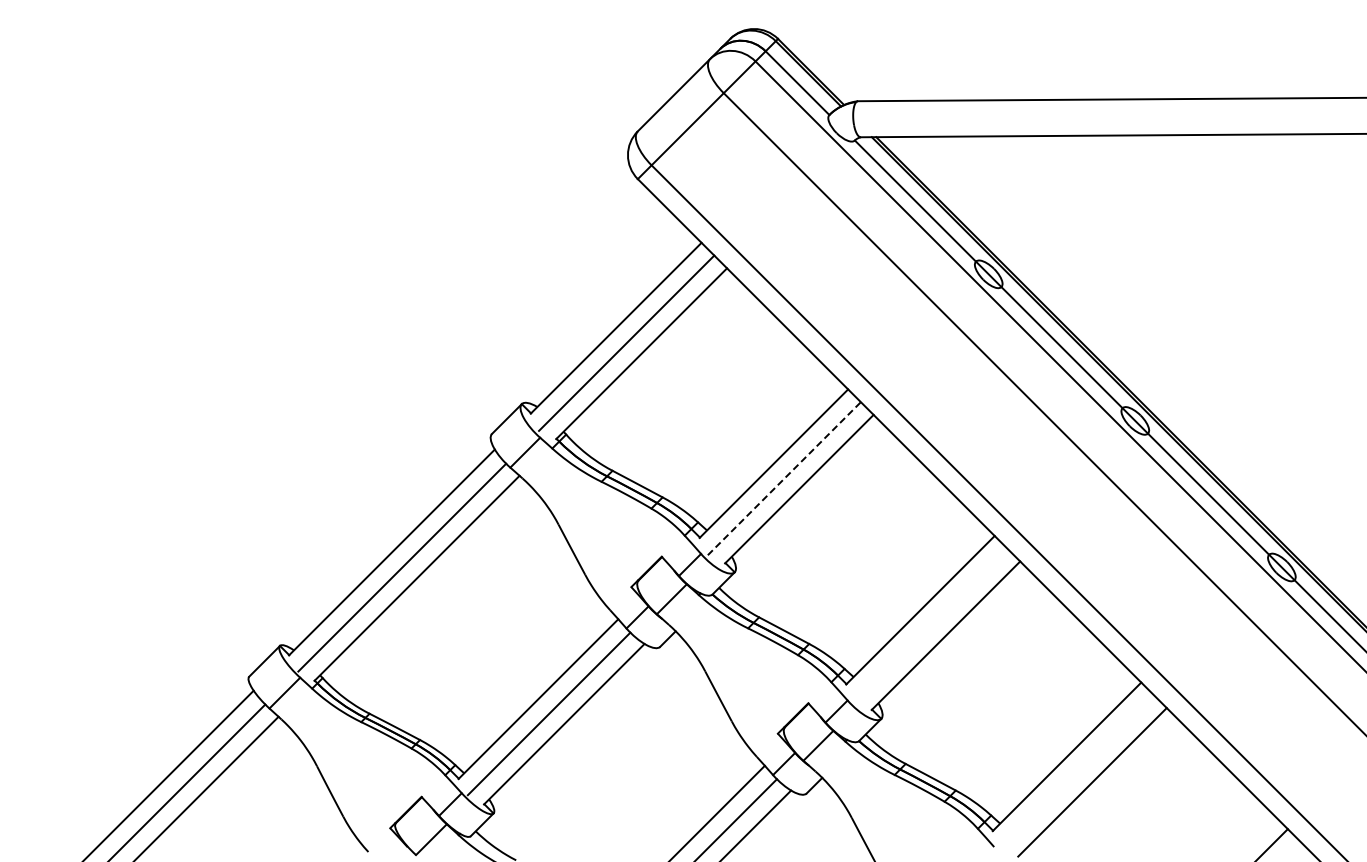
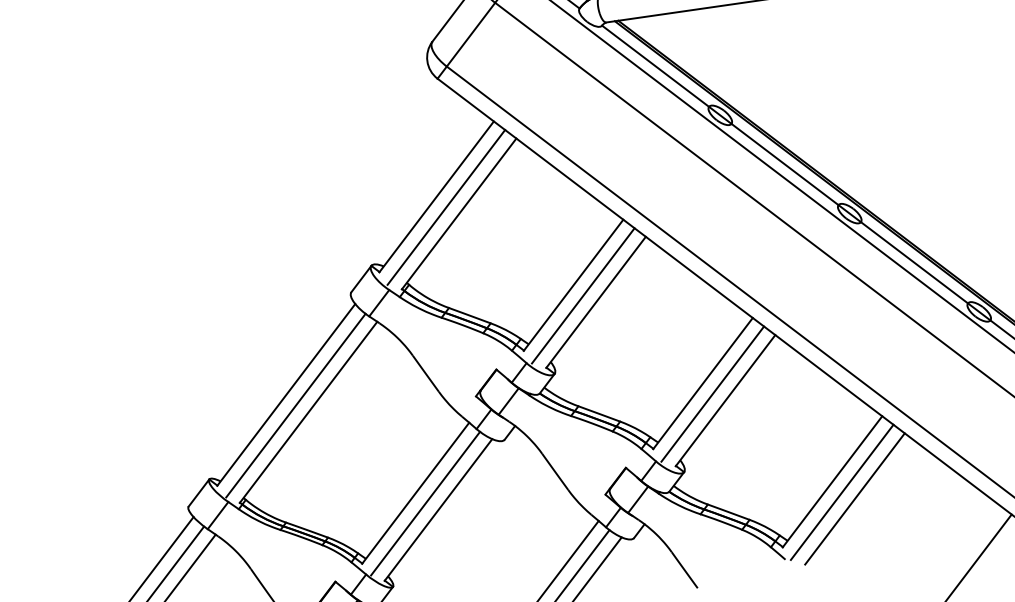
line: (784, 478) -> (583, 295), dashed -> solid
line: (930, 624) -> (712, 393), added
line: (1077, 771) -> (842, 492), added

